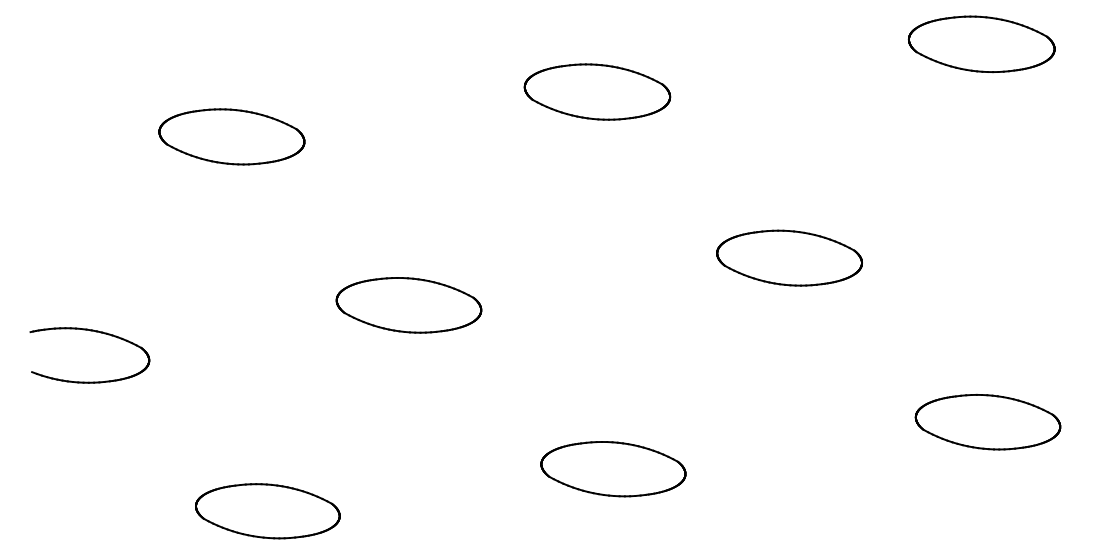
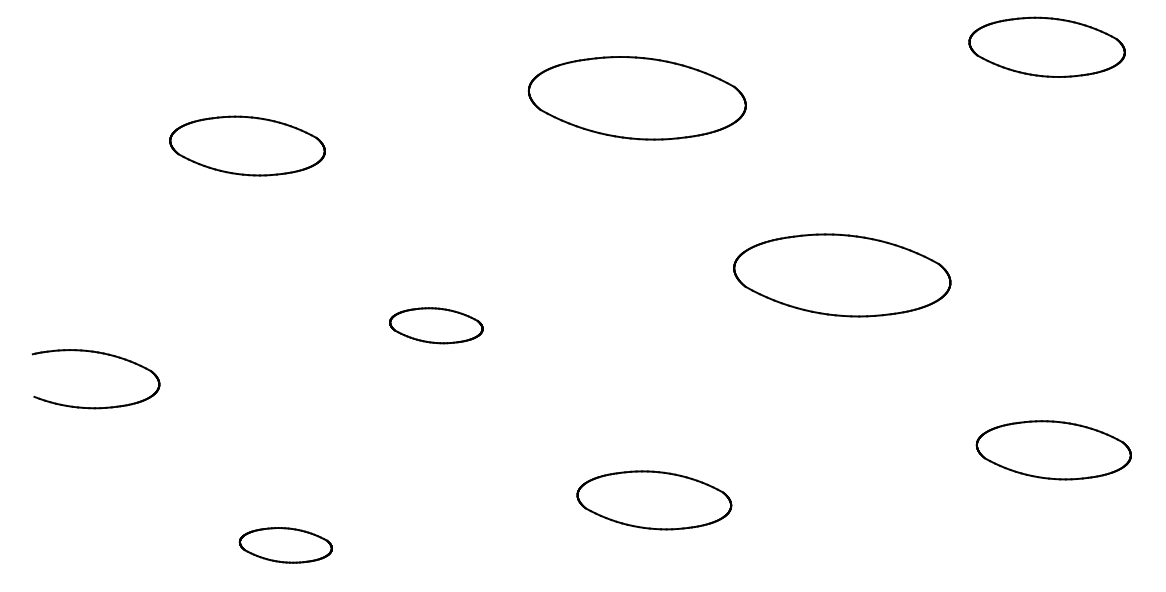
part: (597, 91) -> (637, 97), size x1.4
part: (789, 257) -> (842, 274), size x1.4
part: (408, 305) -> (435, 325), size x0.6
part: (267, 511) -> (285, 545), size x0.6

